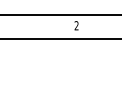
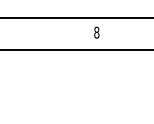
text: (76, 25) -> (96, 32), 2 -> 8

